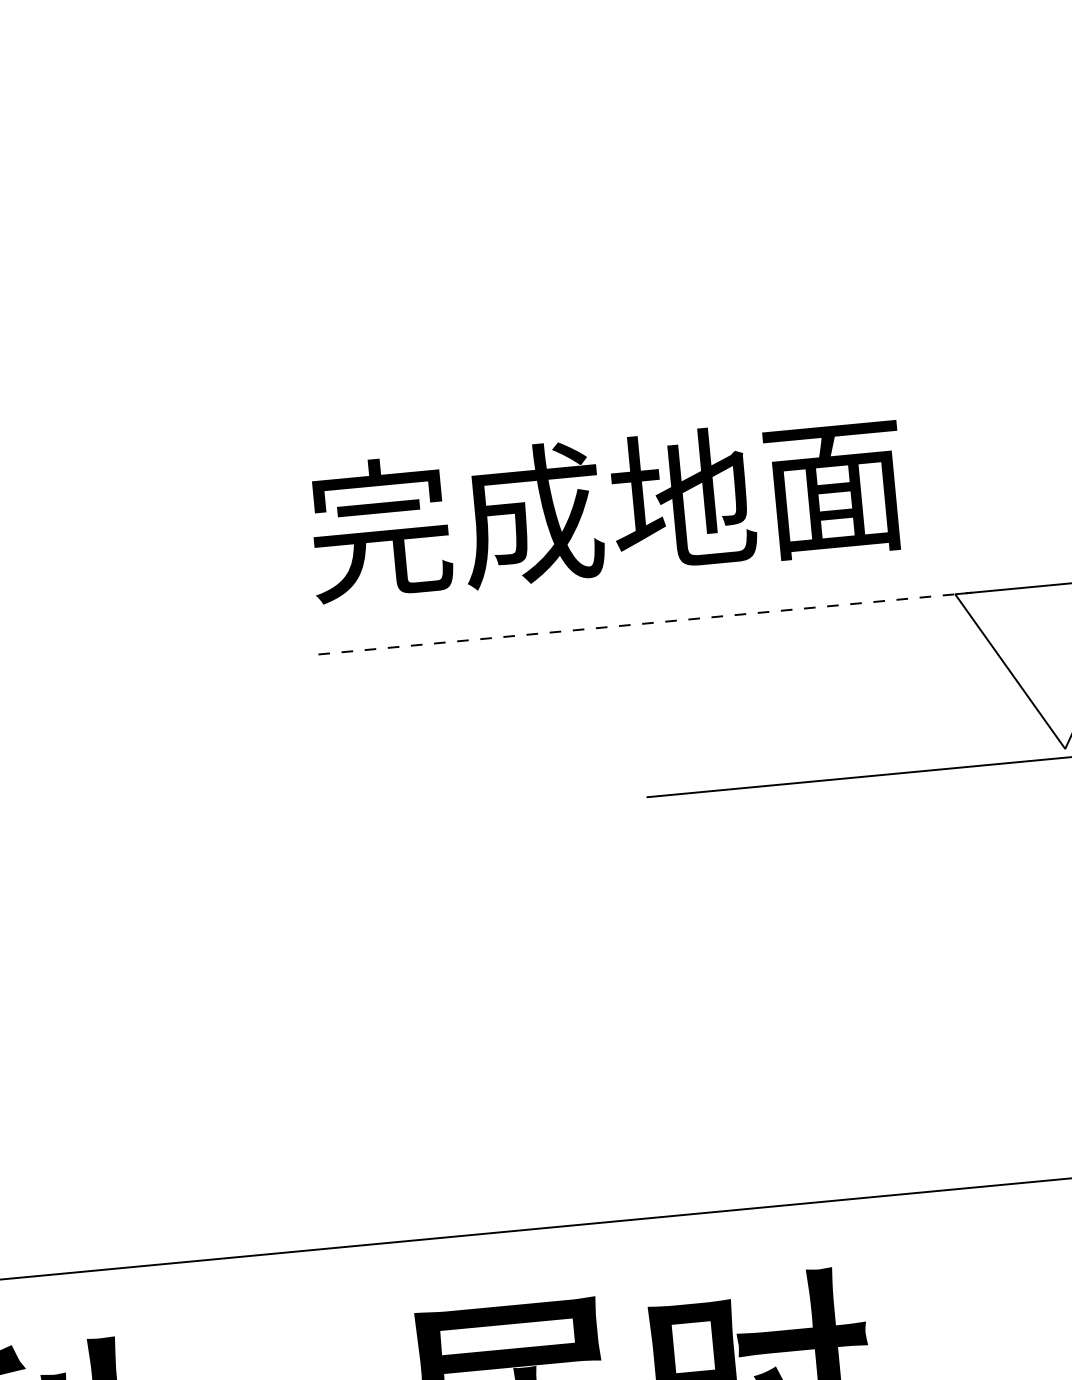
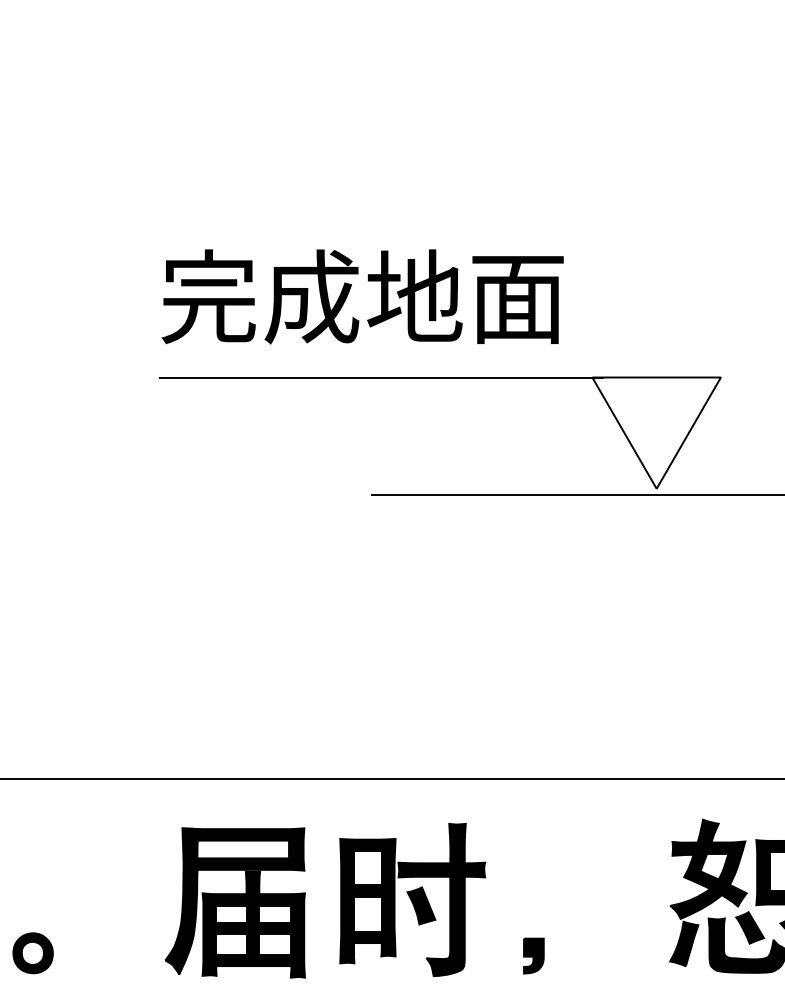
line: (646, 623) -> (382, 377), dashed -> solid

